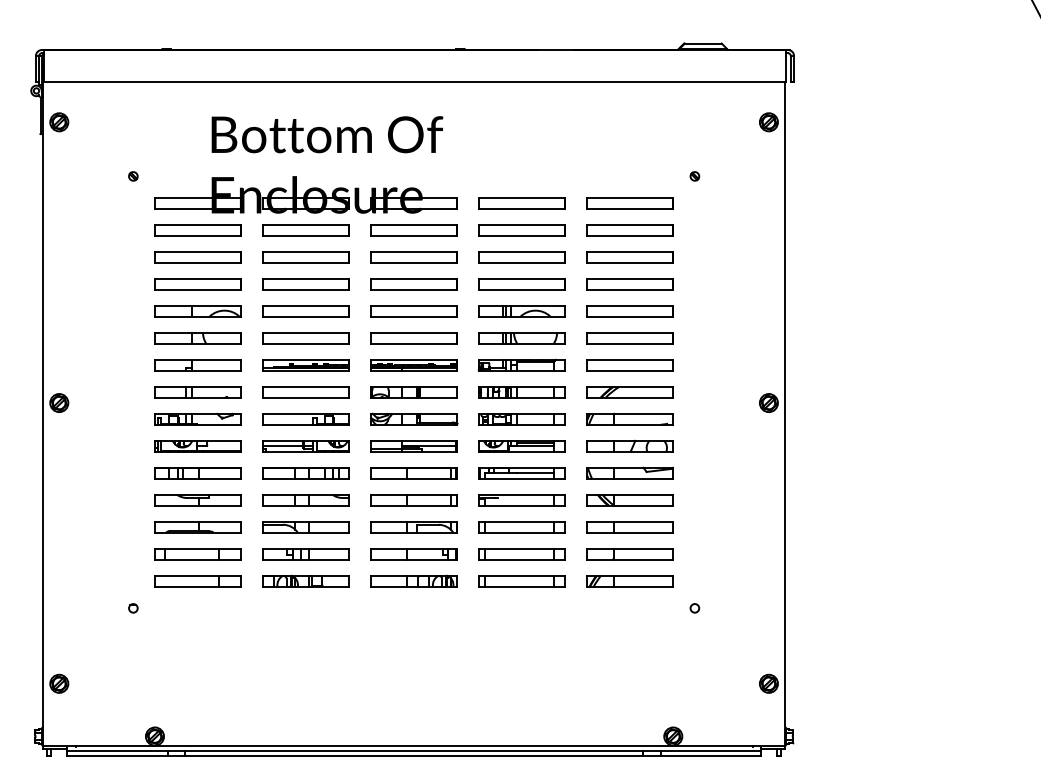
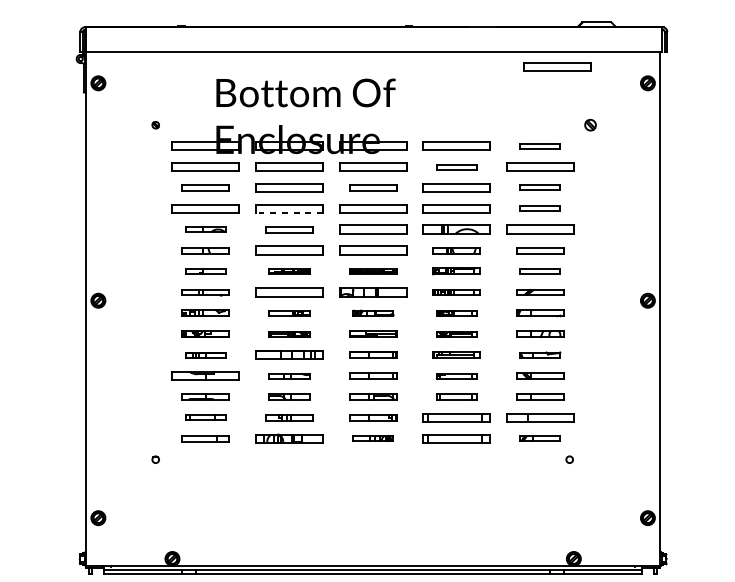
part: (651, 101) -> (556, 67), added
part: (694, 176) -> (590, 125), size x1.6
part: (629, 203) -> (539, 146), size x0.6
part: (521, 230) -> (456, 167), size x0.6
part: (197, 257) -> (205, 188), size x0.7
part: (413, 257) -> (372, 188), size x0.7
part: (629, 257) -> (539, 188), size x0.6
part: (629, 284) -> (539, 208), size x0.6
line: (305, 289) -> (289, 212), solid -> dashed
part: (197, 311) -> (205, 229), size x0.6
part: (305, 311) -> (289, 229), size x0.7
part: (197, 338) -> (205, 250), size x0.7
part: (521, 338) -> (456, 250), size x0.7
part: (629, 338) -> (539, 250), size x0.7
part: (521, 364) -> (456, 270), size x0.7
part: (197, 365) -> (205, 271), size x0.6
part: (305, 365) -> (289, 271), size x0.6
part: (413, 365) -> (372, 271), size x0.7
part: (629, 365) -> (539, 271), size x0.6
part: (197, 392) -> (205, 292), size x0.7
part: (521, 392) -> (456, 292), size x0.7
part: (629, 392) -> (539, 292), size x0.7
part: (197, 418) -> (205, 312), size x0.7
part: (414, 418) -> (373, 312), size x0.6
part: (629, 418) -> (539, 312), size x0.7
part: (305, 419) -> (289, 313), size x0.6
part: (521, 419) -> (456, 313), size x0.6
part: (629, 445) -> (539, 333), size x0.7
part: (197, 446) -> (205, 334), size x0.7
part: (305, 446) -> (289, 334), size x0.6
part: (413, 446) -> (372, 334), size x0.7
part: (521, 446) -> (456, 334), size x0.6
part: (629, 472) -> (539, 354), size x0.6
part: (197, 473) -> (205, 355), size x0.6
part: (413, 473) -> (372, 355), size x0.7
part: (521, 473) -> (456, 355), size x0.7
part: (305, 500) -> (289, 376), size x0.6
part: (413, 500) -> (372, 376), size x0.7
part: (521, 500) -> (456, 376), size x0.6
part: (629, 500) -> (539, 376), size x0.7
part: (197, 527) -> (205, 397), size x0.7
part: (305, 527) -> (289, 397), size x0.6
part: (413, 527) -> (372, 397), size x0.7
part: (521, 527) -> (456, 397), size x0.6
part: (629, 527) -> (539, 397), size x0.7
part: (197, 554) -> (205, 418), size x0.6
part: (305, 554) -> (289, 418), size x0.7
part: (413, 554) -> (372, 418), size x0.7
part: (413, 580) -> (372, 438), size x0.6
part: (197, 581) -> (205, 438), size x0.7
part: (629, 581) -> (539, 438), size x0.6
circle: (694, 608) -> (569, 459), moved

